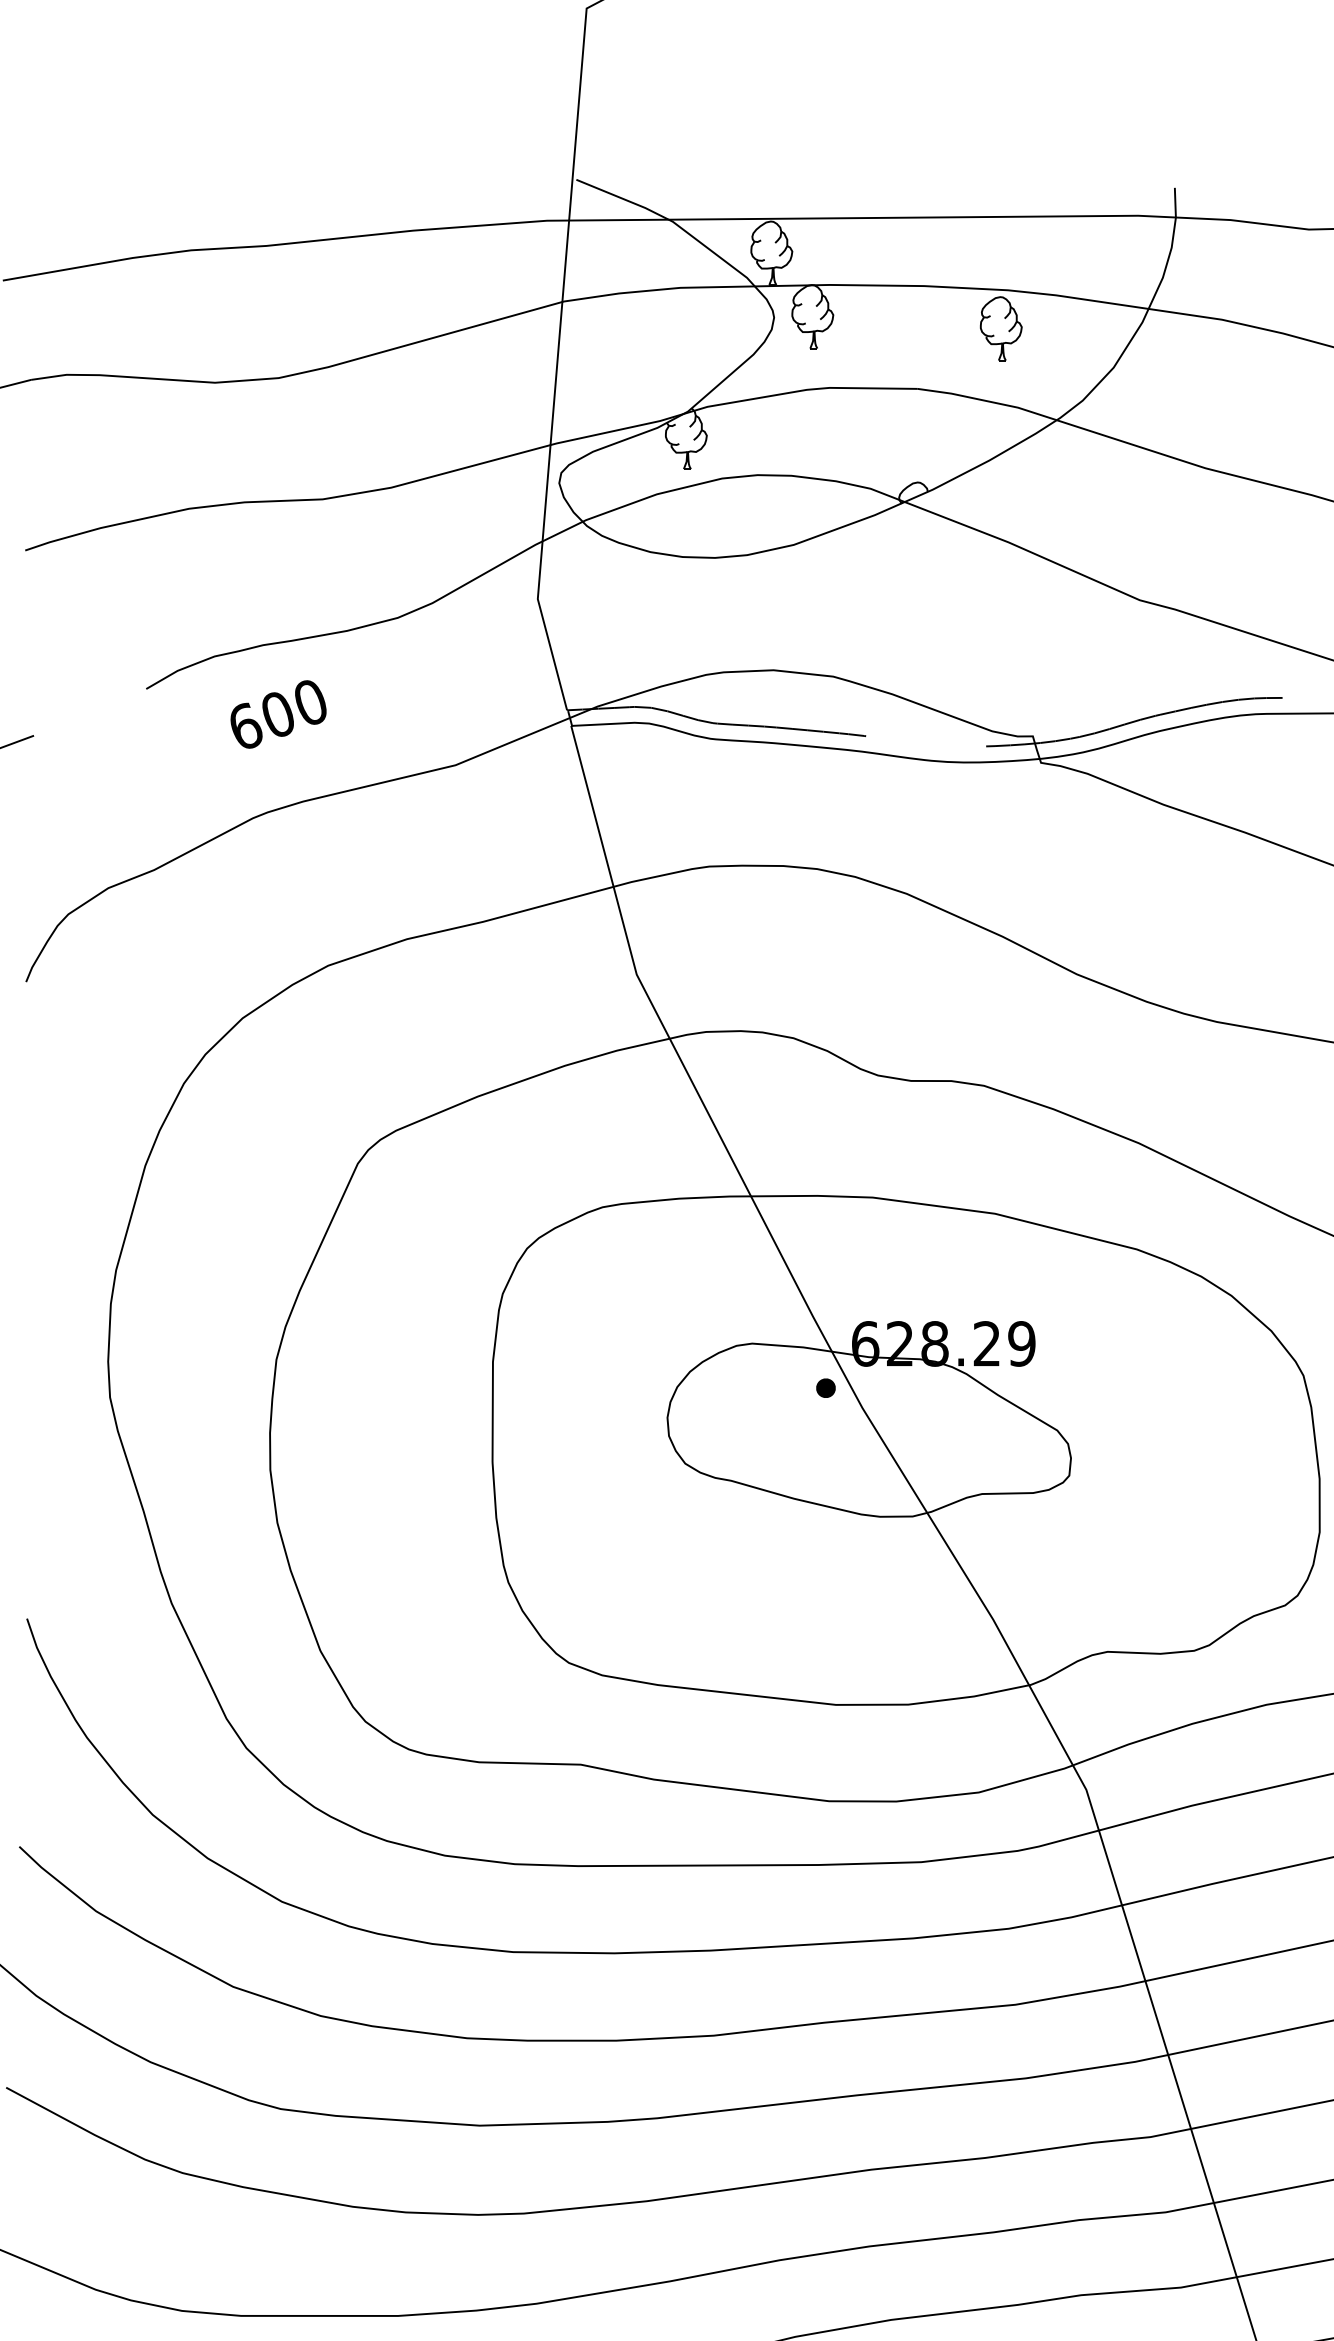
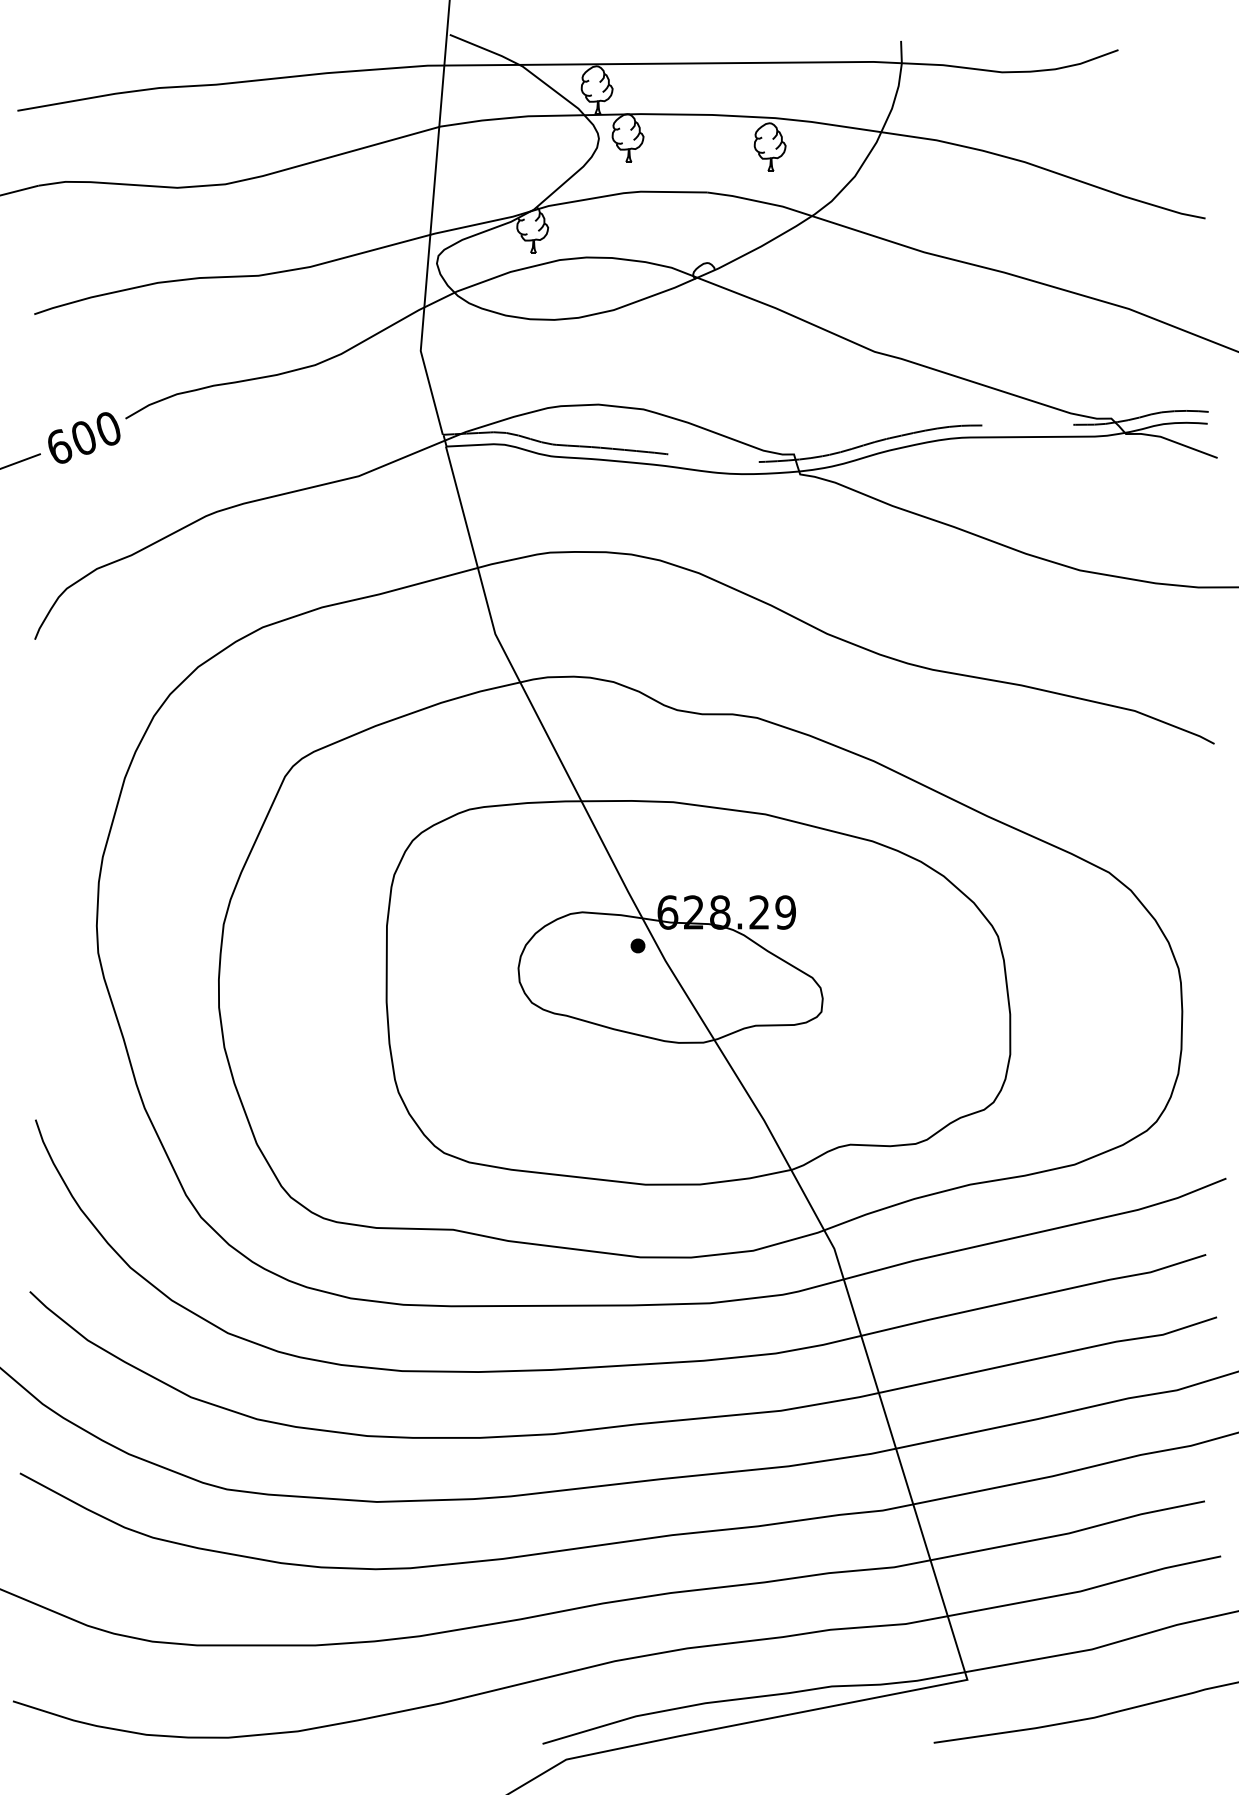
text: (278, 713) -> (84, 437), moved

